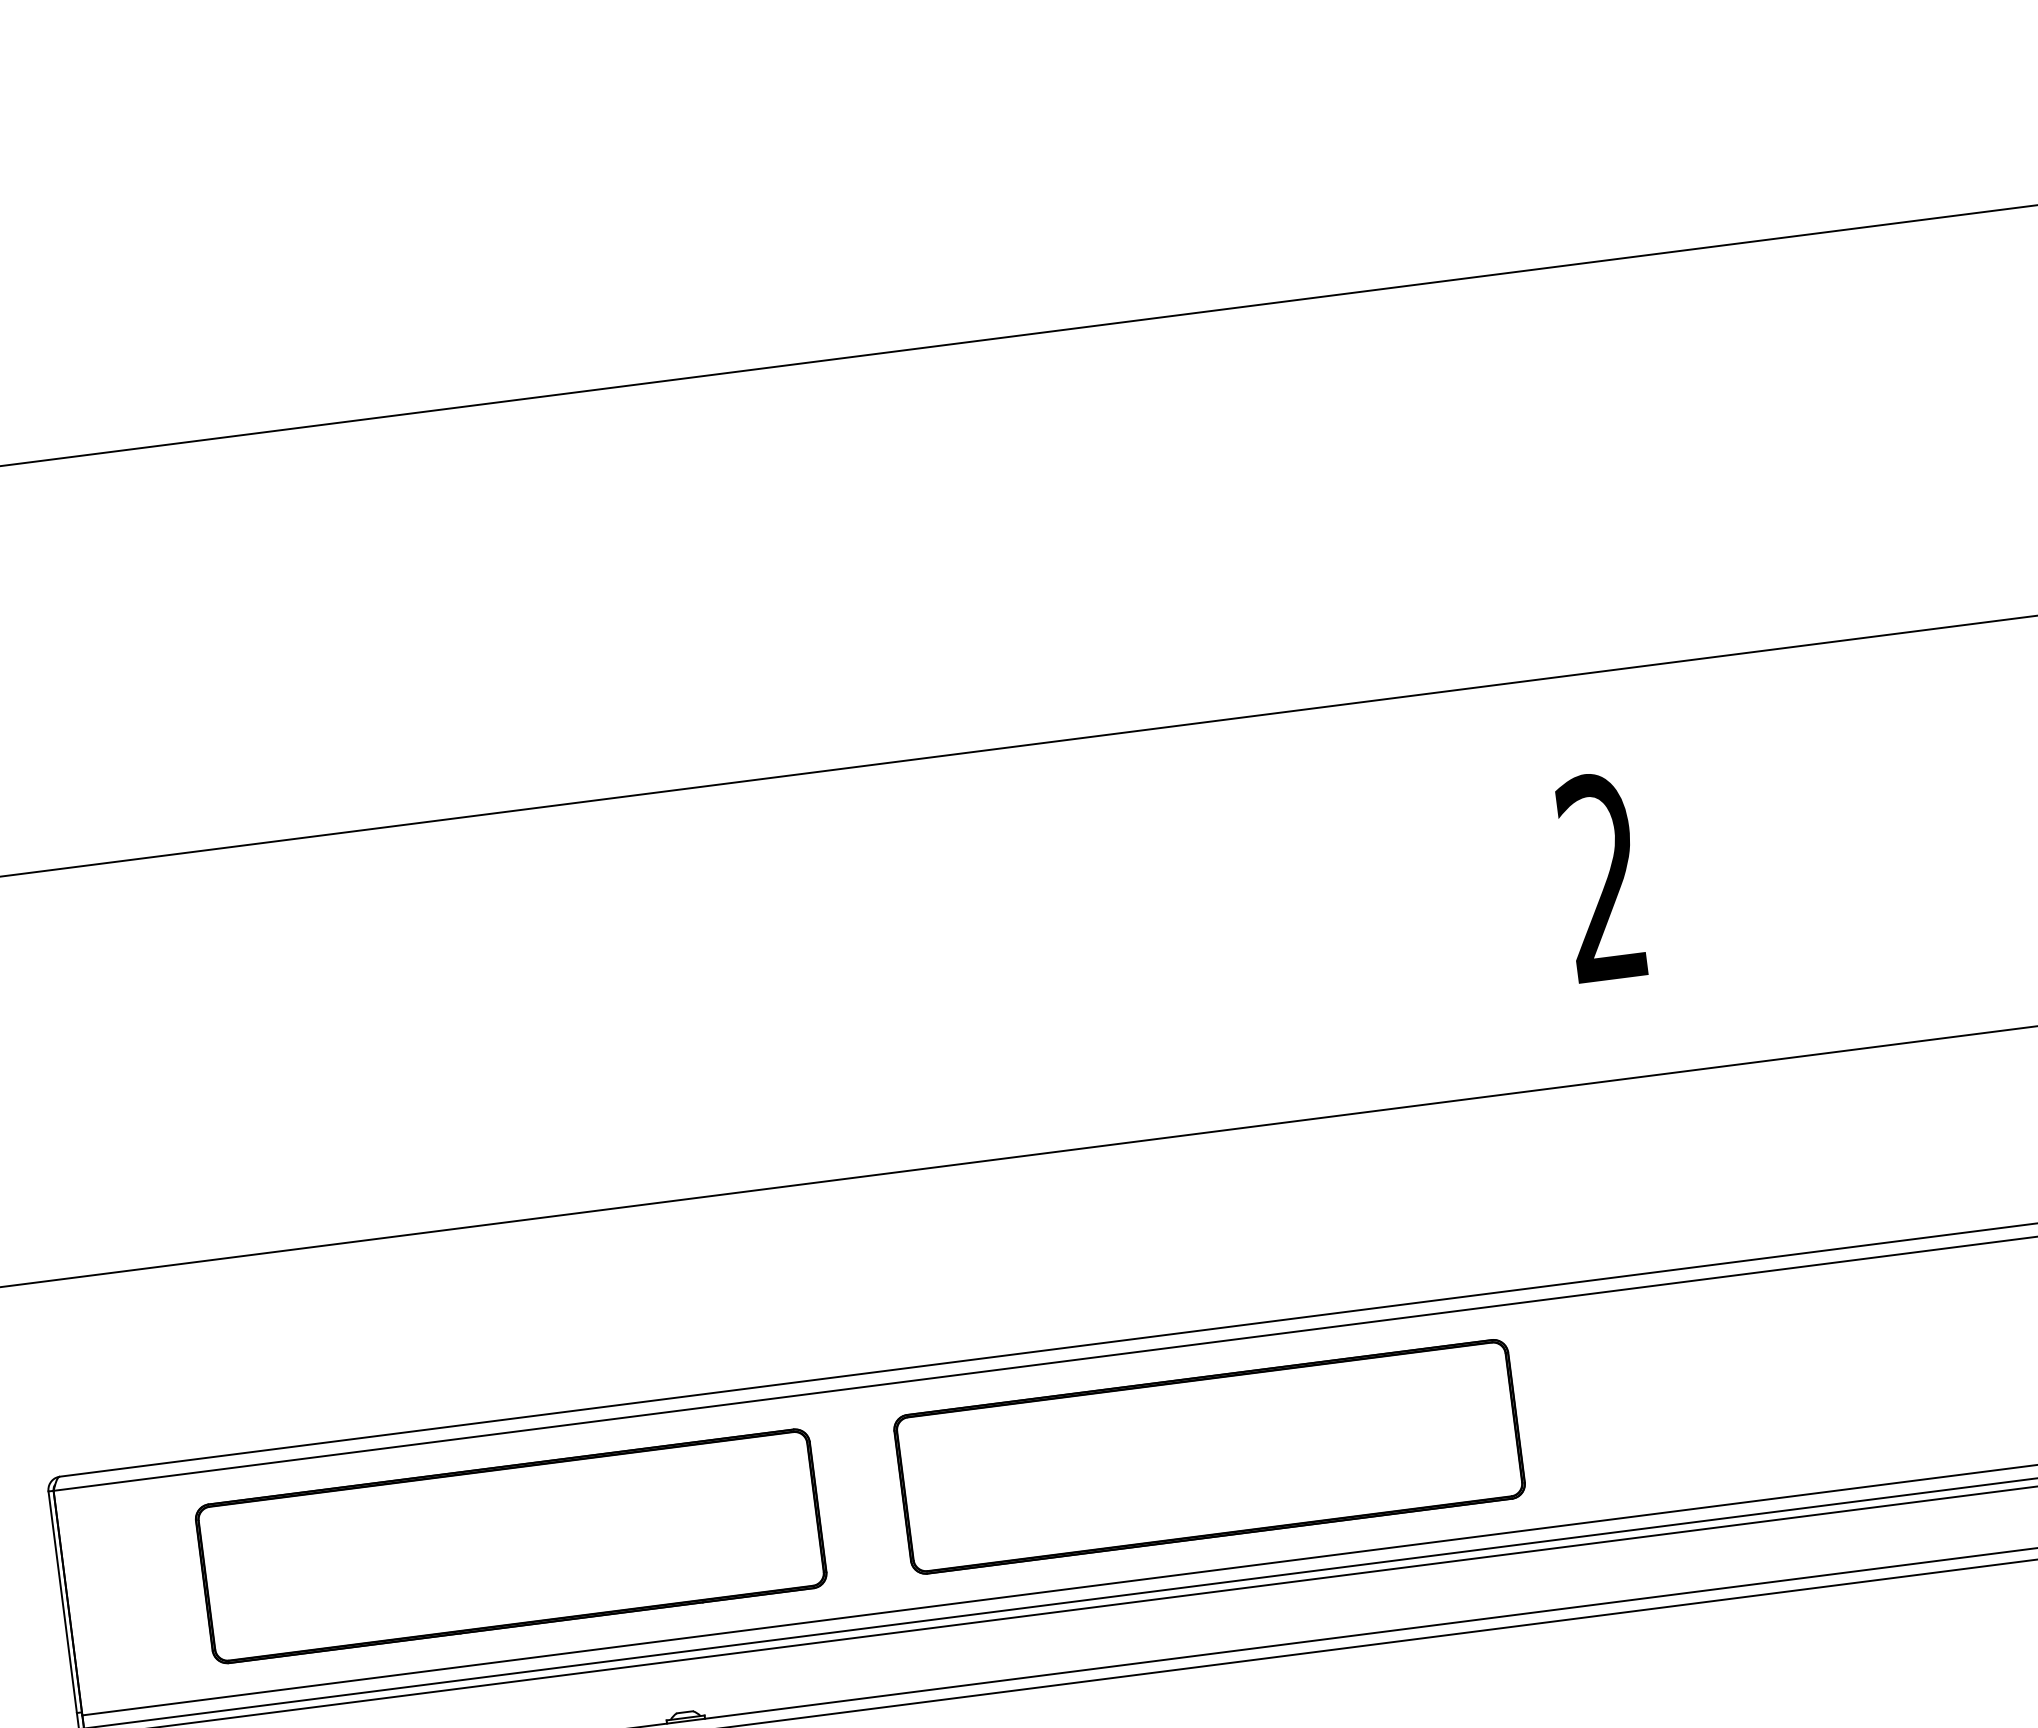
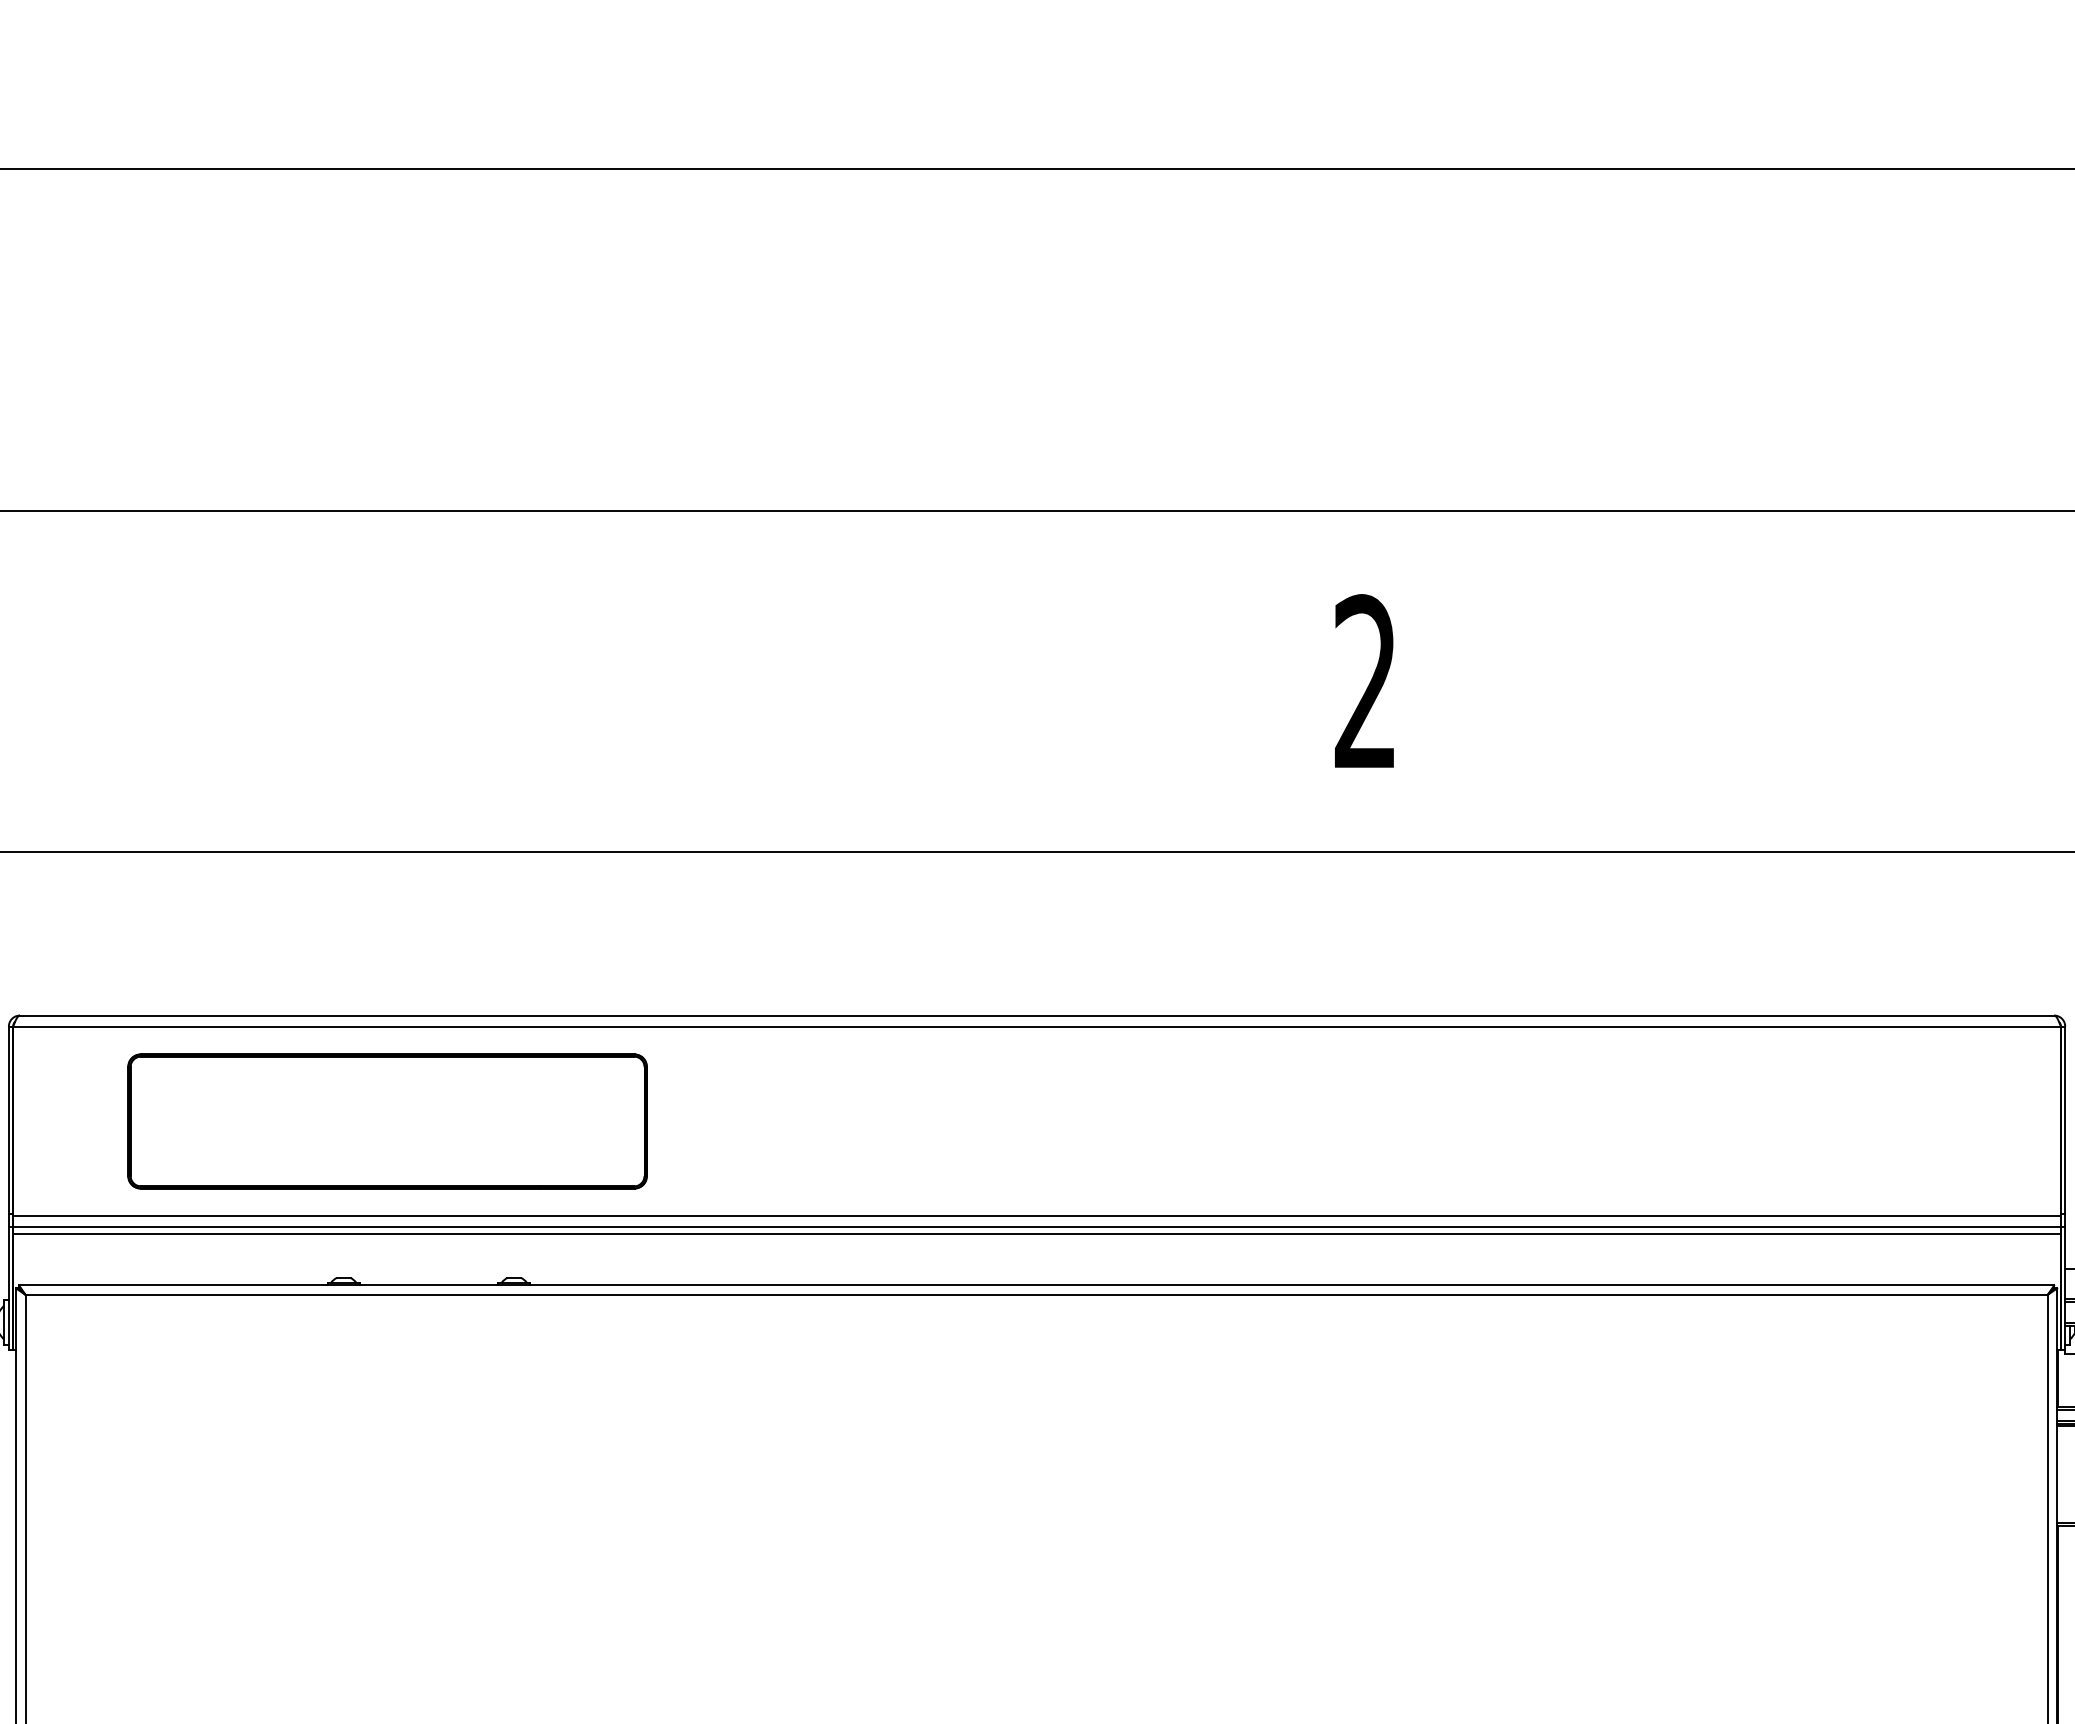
part: (1209, 1456) -> (977, 1121), removed

